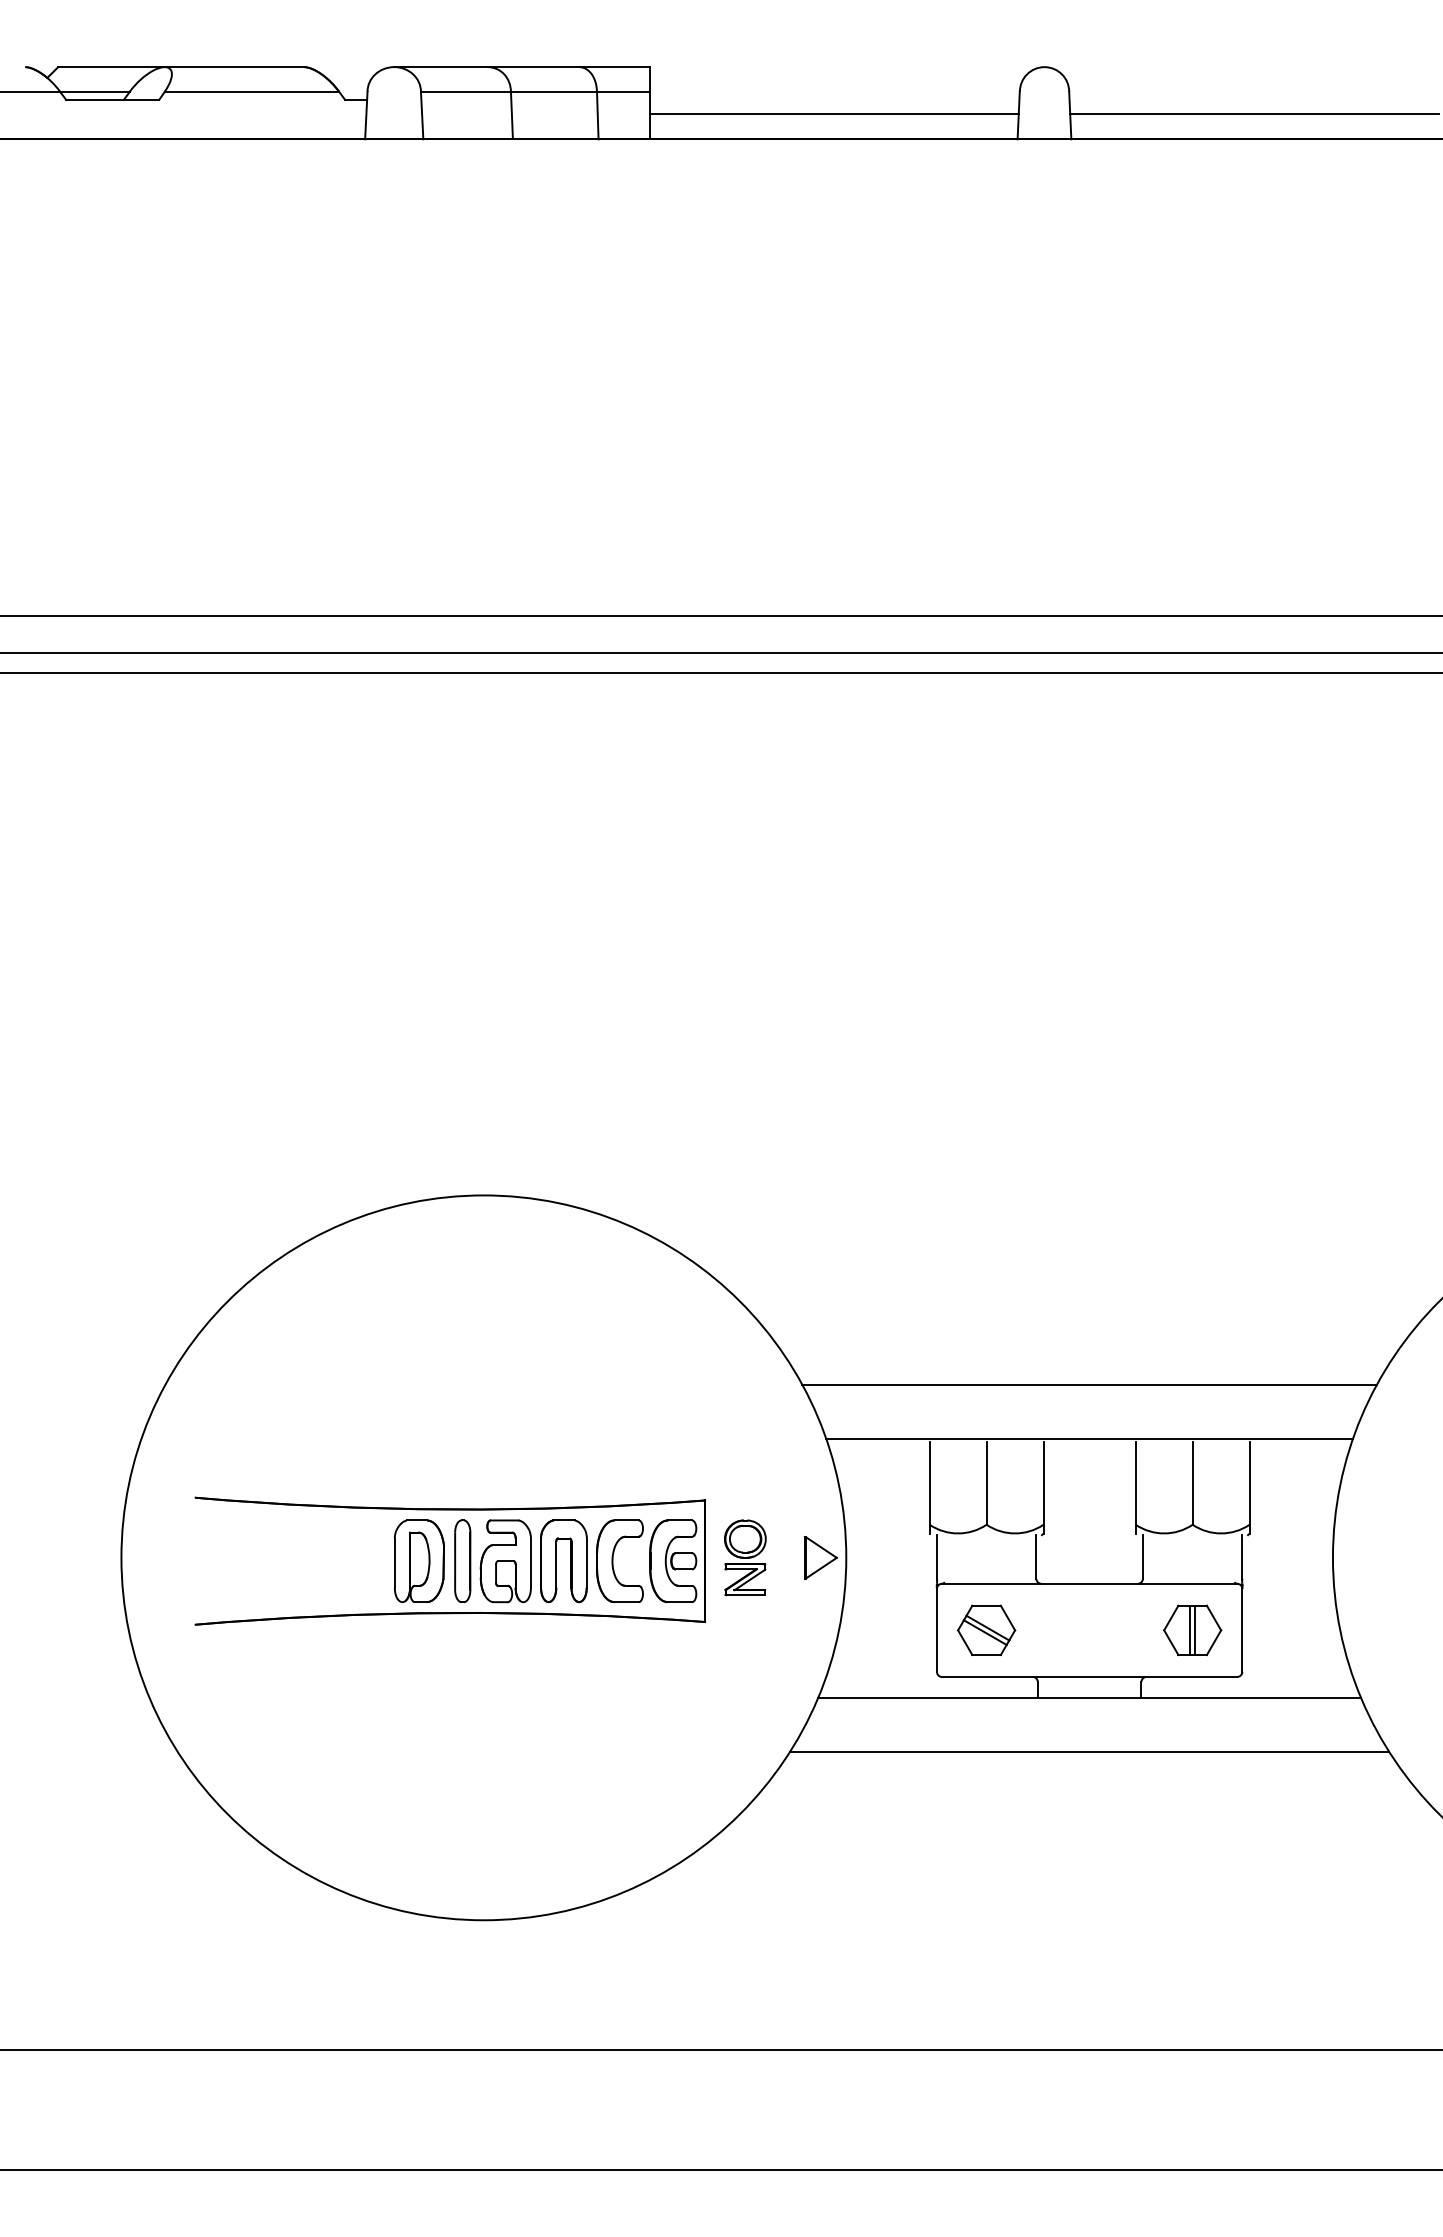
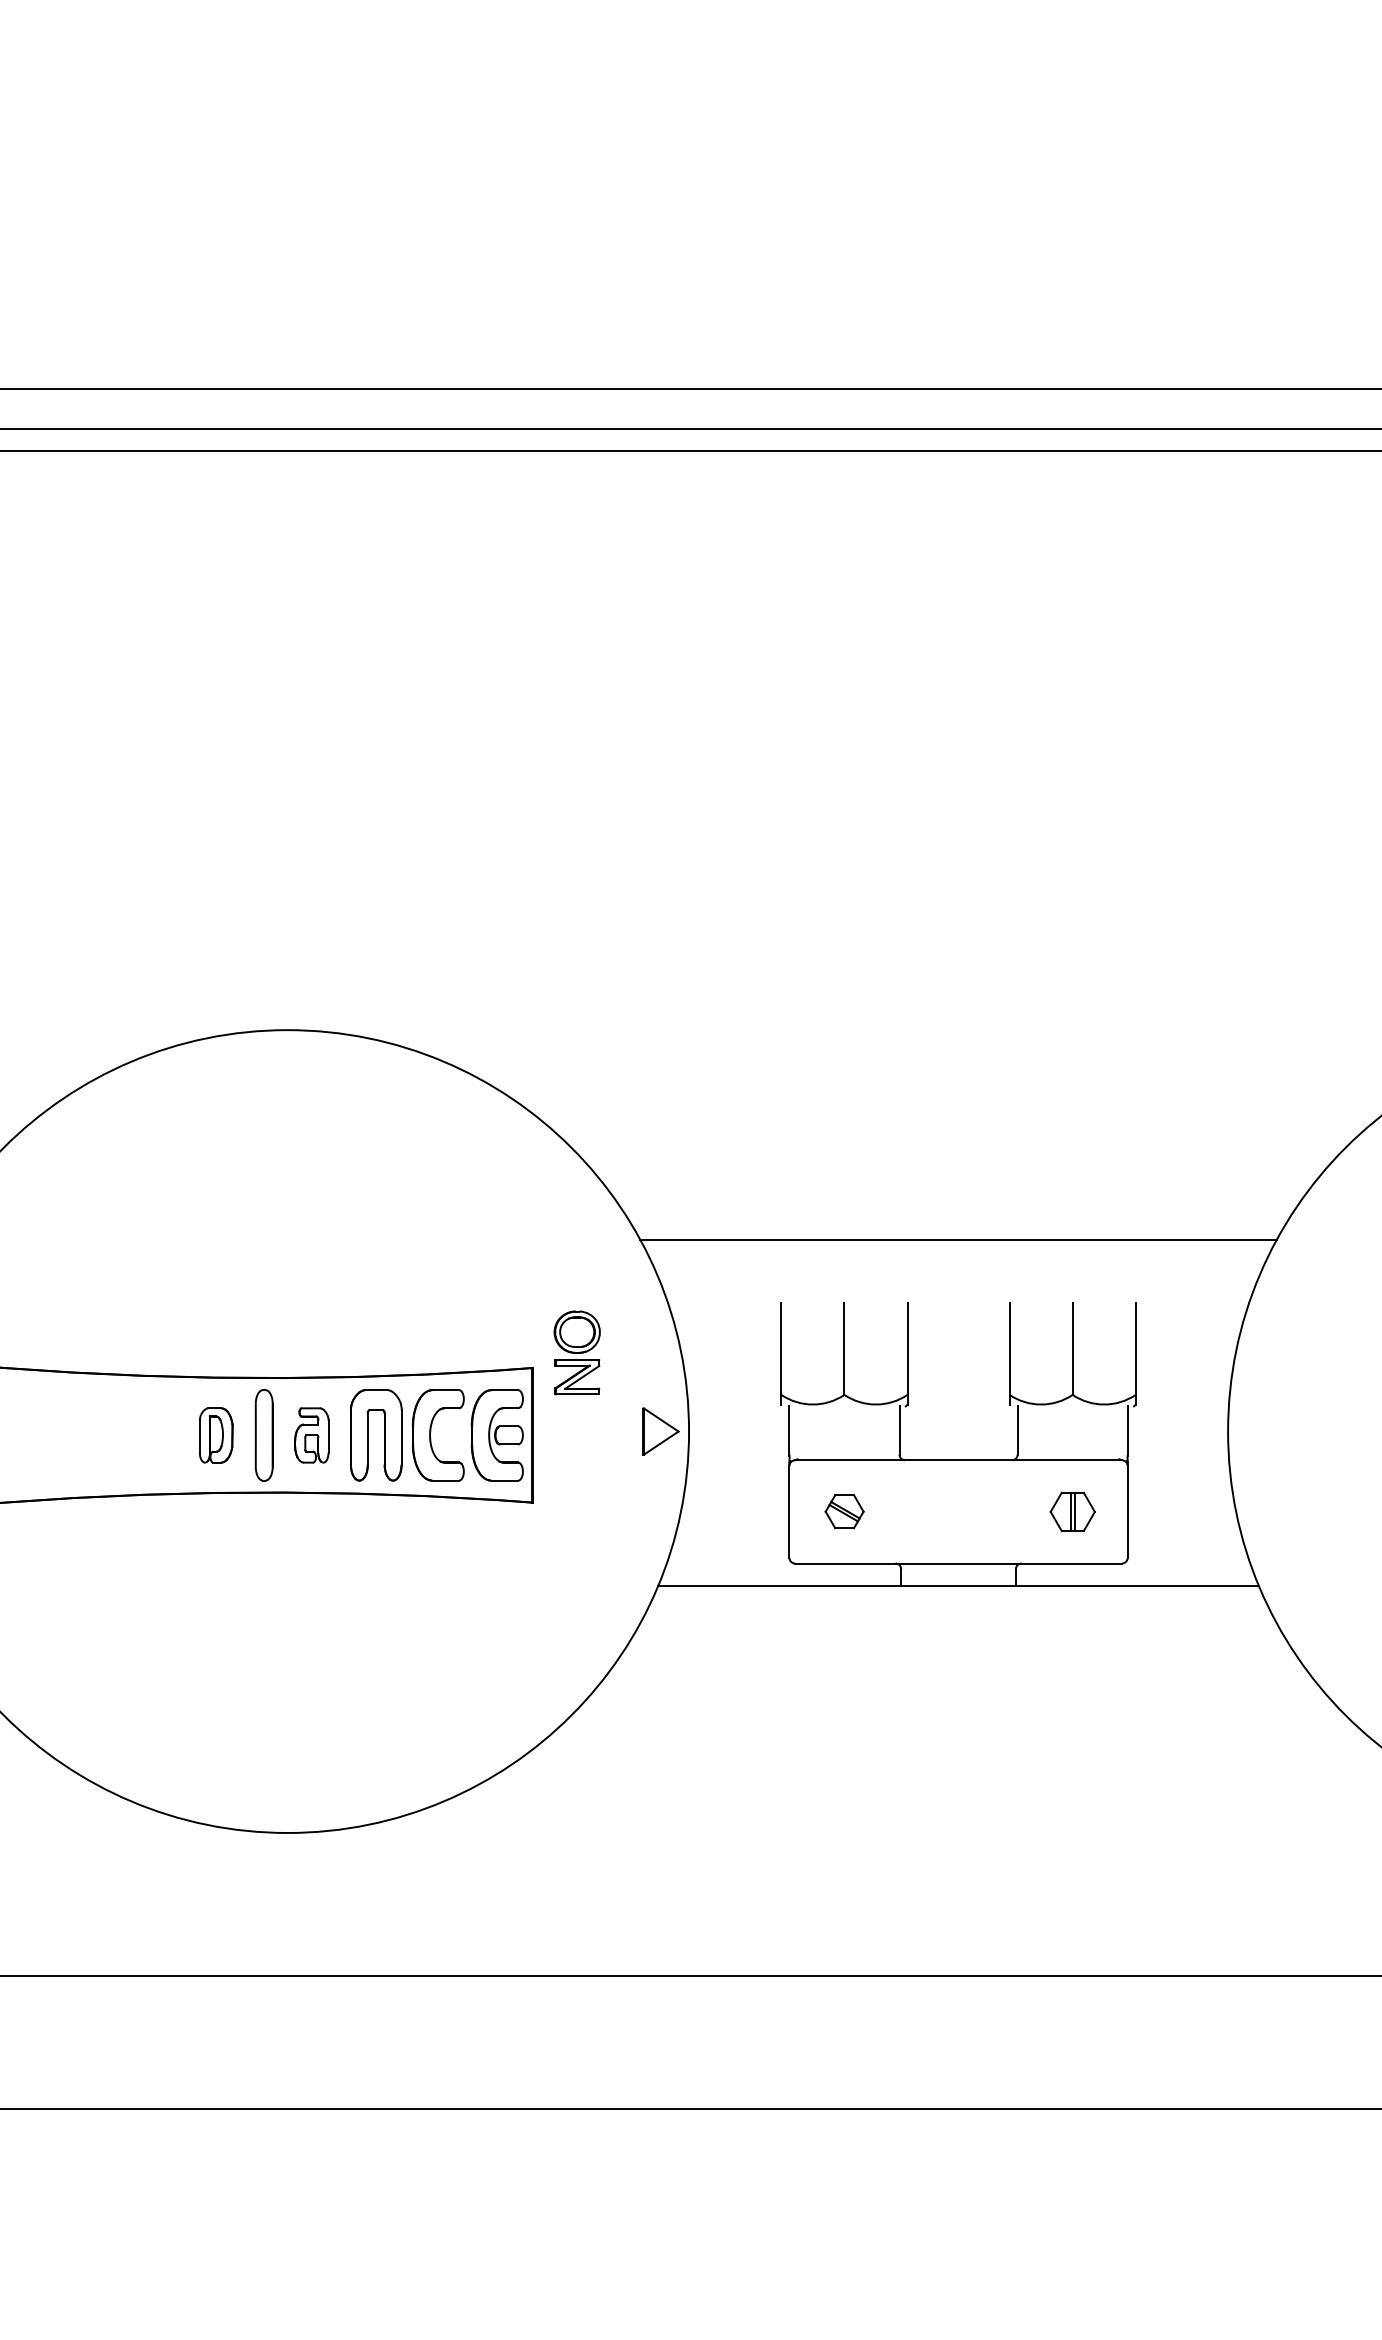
line: (1089, 1438) -> (958, 1299), removed
part: (745, 1557) -> (577, 1352), moved
part: (419, 1561) -> (216, 1435), size x0.6
part: (505, 1561) -> (311, 1435), size x0.6
part: (986, 1629) -> (844, 1510), size x0.6
part: (1192, 1630) -> (1072, 1512), size x0.7
line: (1089, 1751) -> (958, 1646), removed

